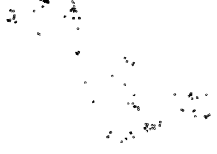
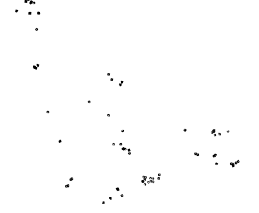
part: (197, 95) -> (219, 131), size x0.6
part: (152, 126) -> (150, 179), size x0.7
part: (108, 134) -> (68, 182), moved

